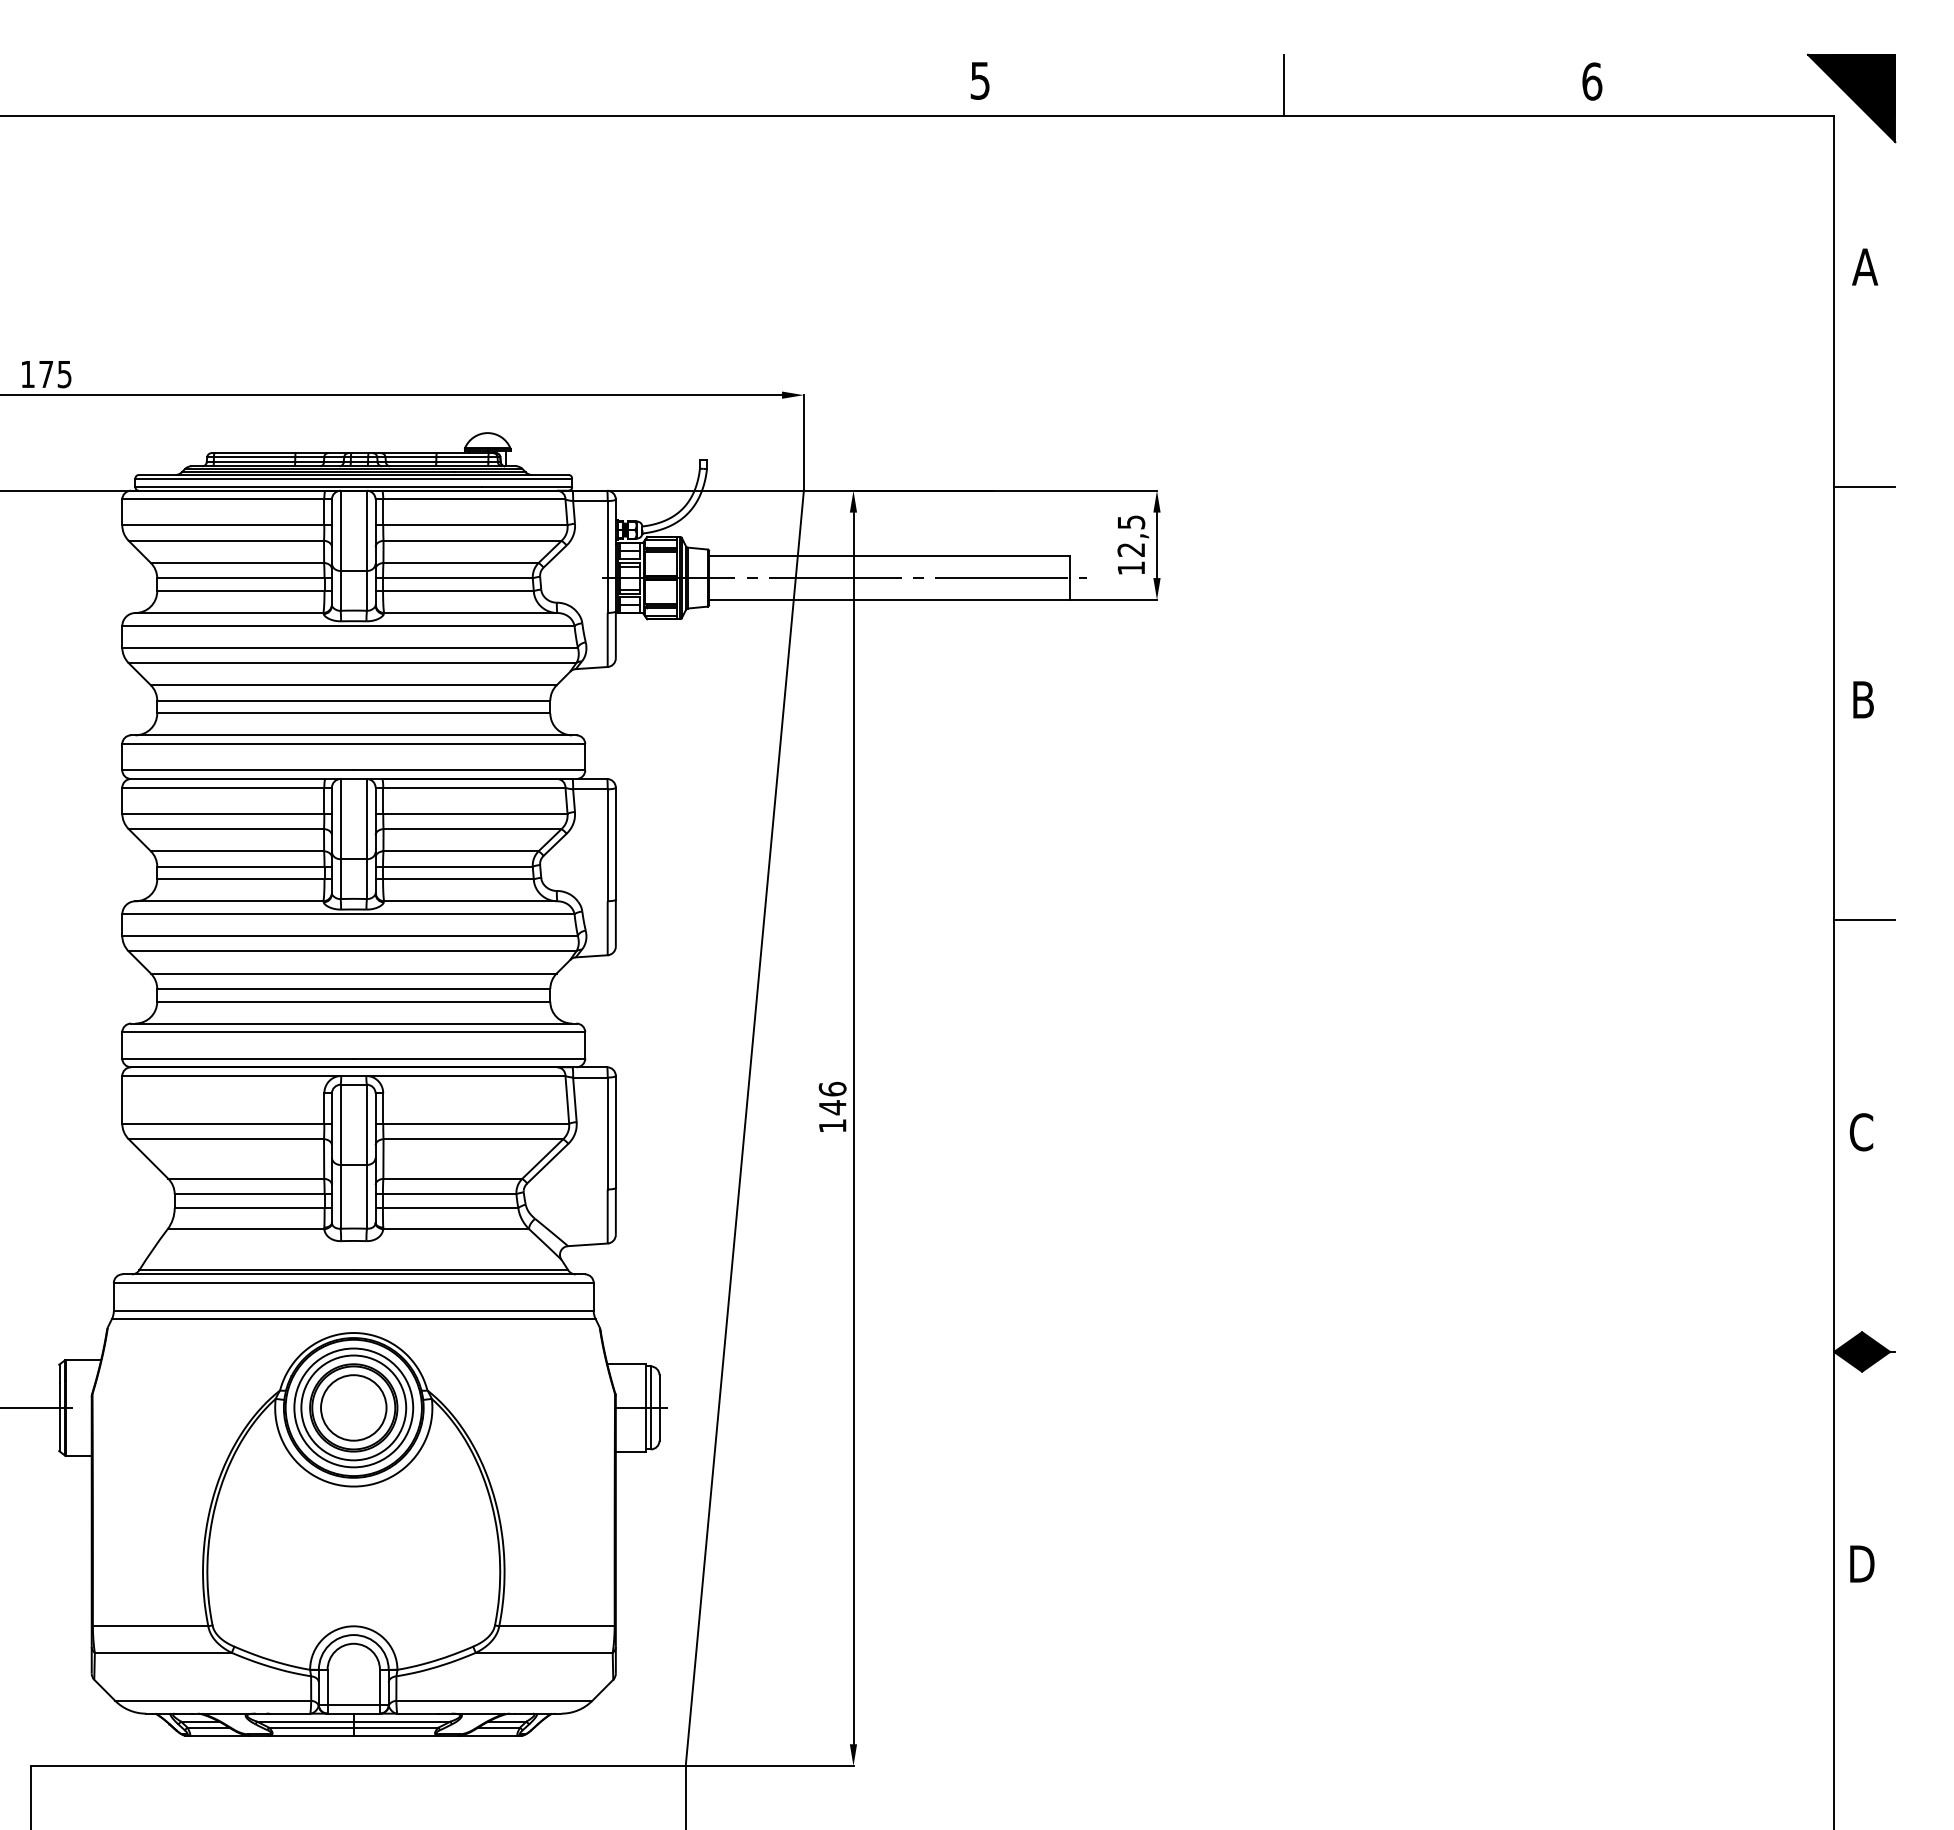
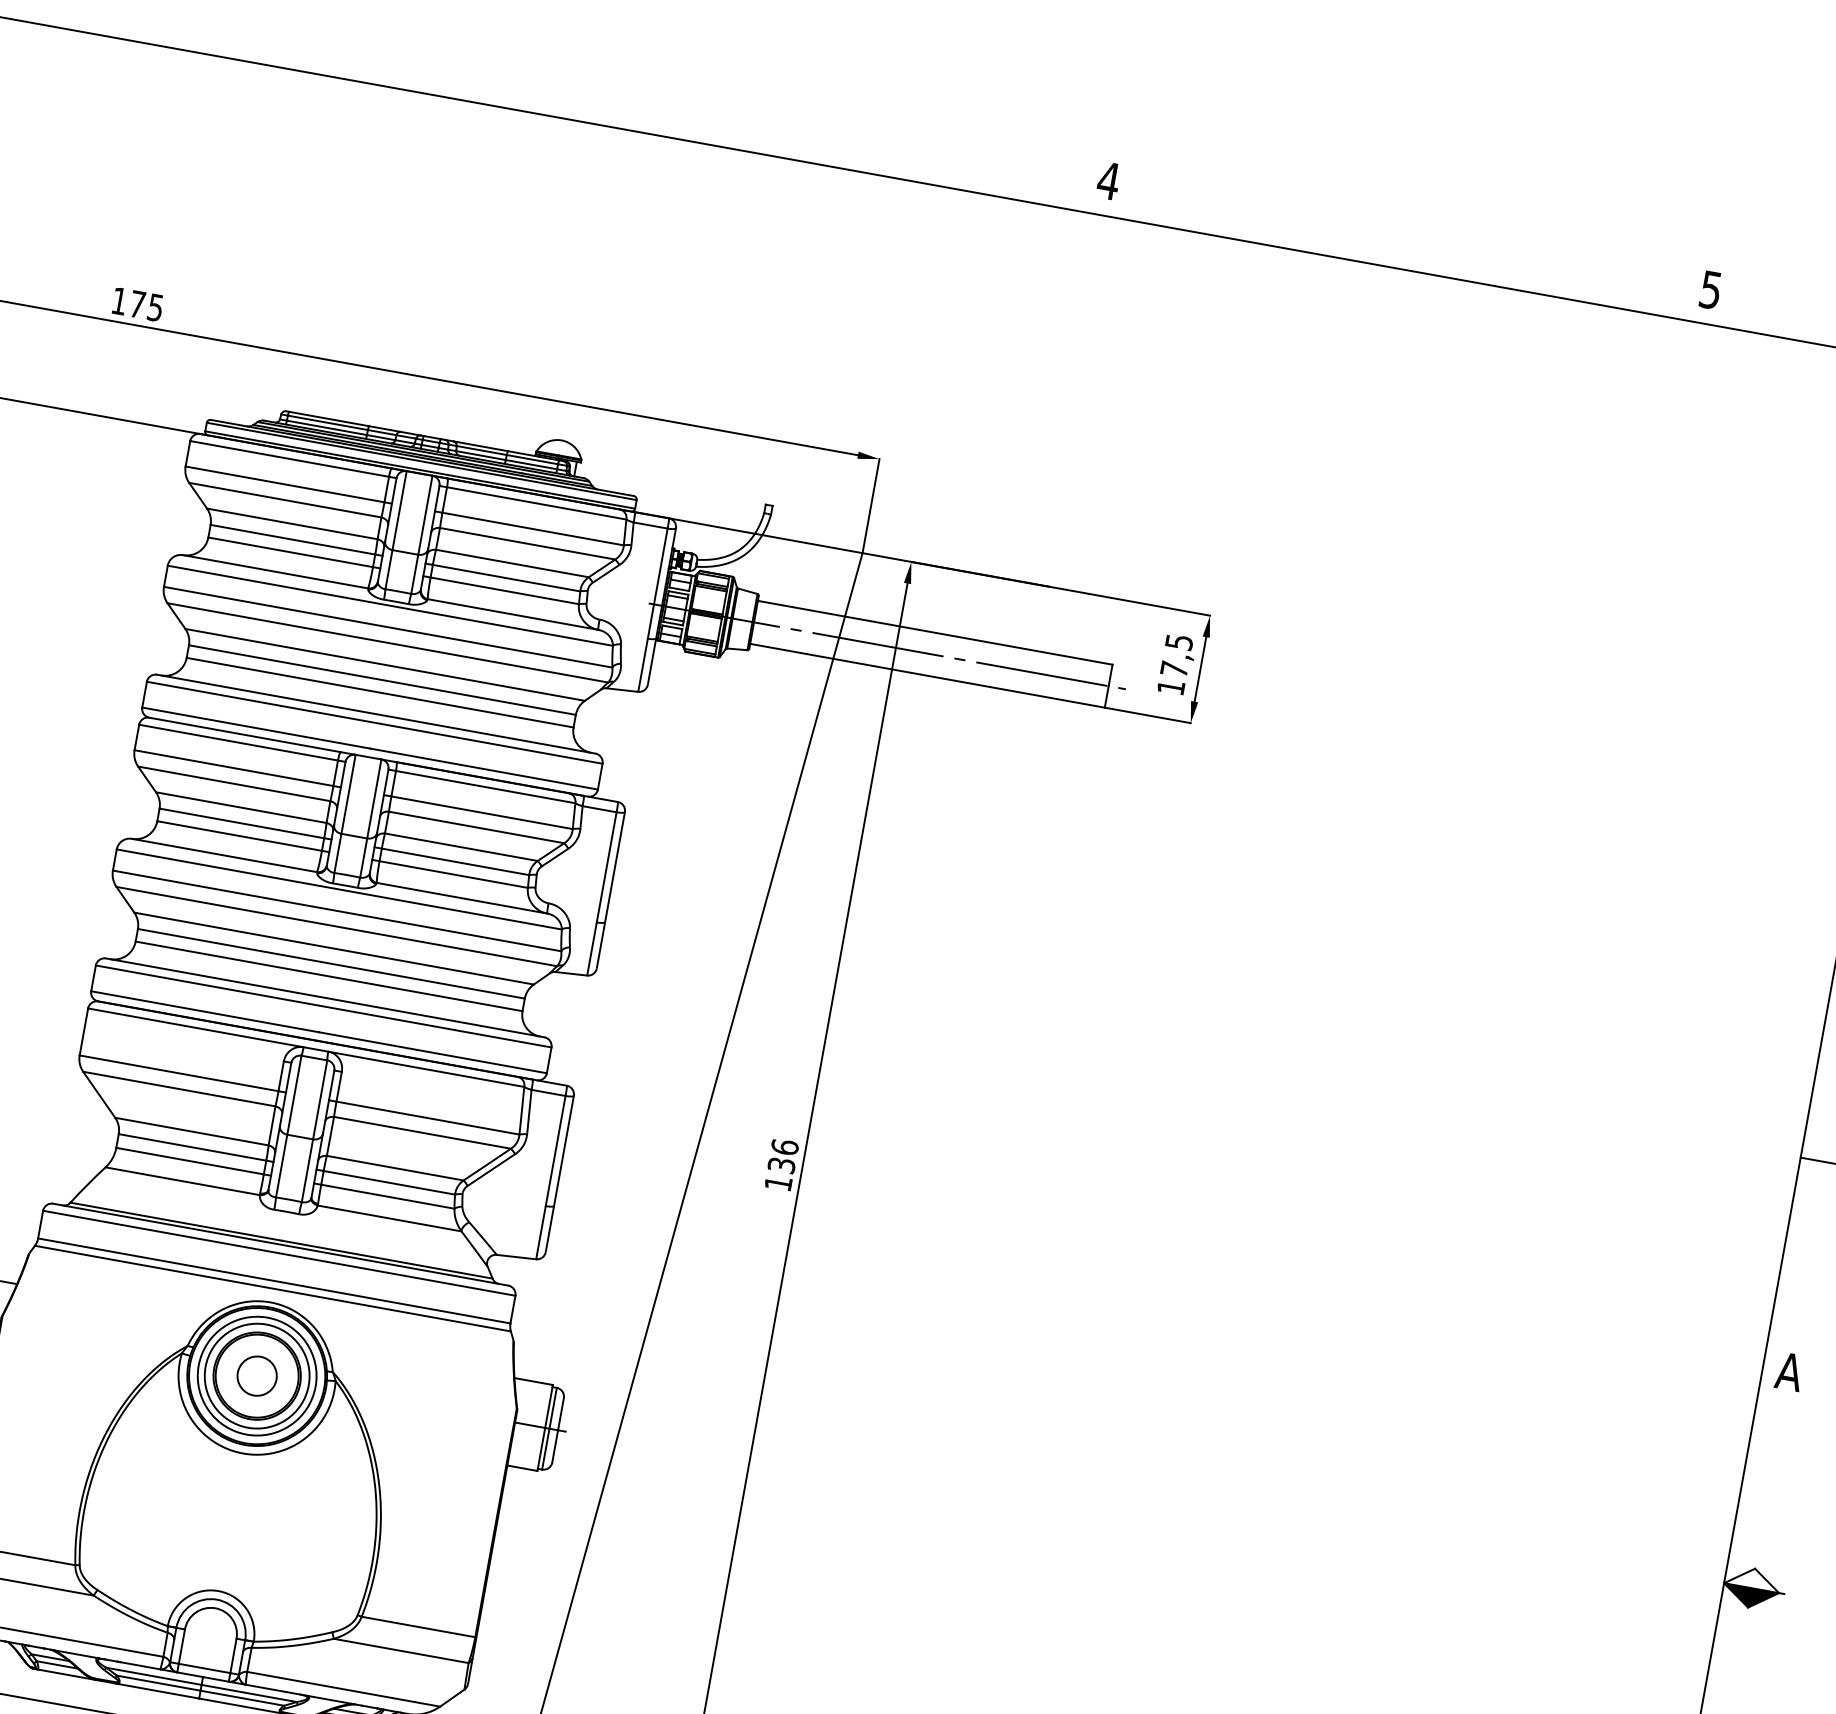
text: (979, 80) -> (1108, 180), 5 -> 4
text: (1592, 81) -> (1711, 290), 6 -> 5
line: (1283, 84) -> (1406, 238), removed
text: (1130, 549) -> (1173, 668), 12,5 -> 17,5
text: (832, 1107) -> (781, 1165), 146 -> 136
text: (1861, 1132) -> (1789, 1372), C -> A
fill: (1862, 1341) -> (1753, 1577), removed
circle: (353, 1407) -> (256, 1375), size x0.6

